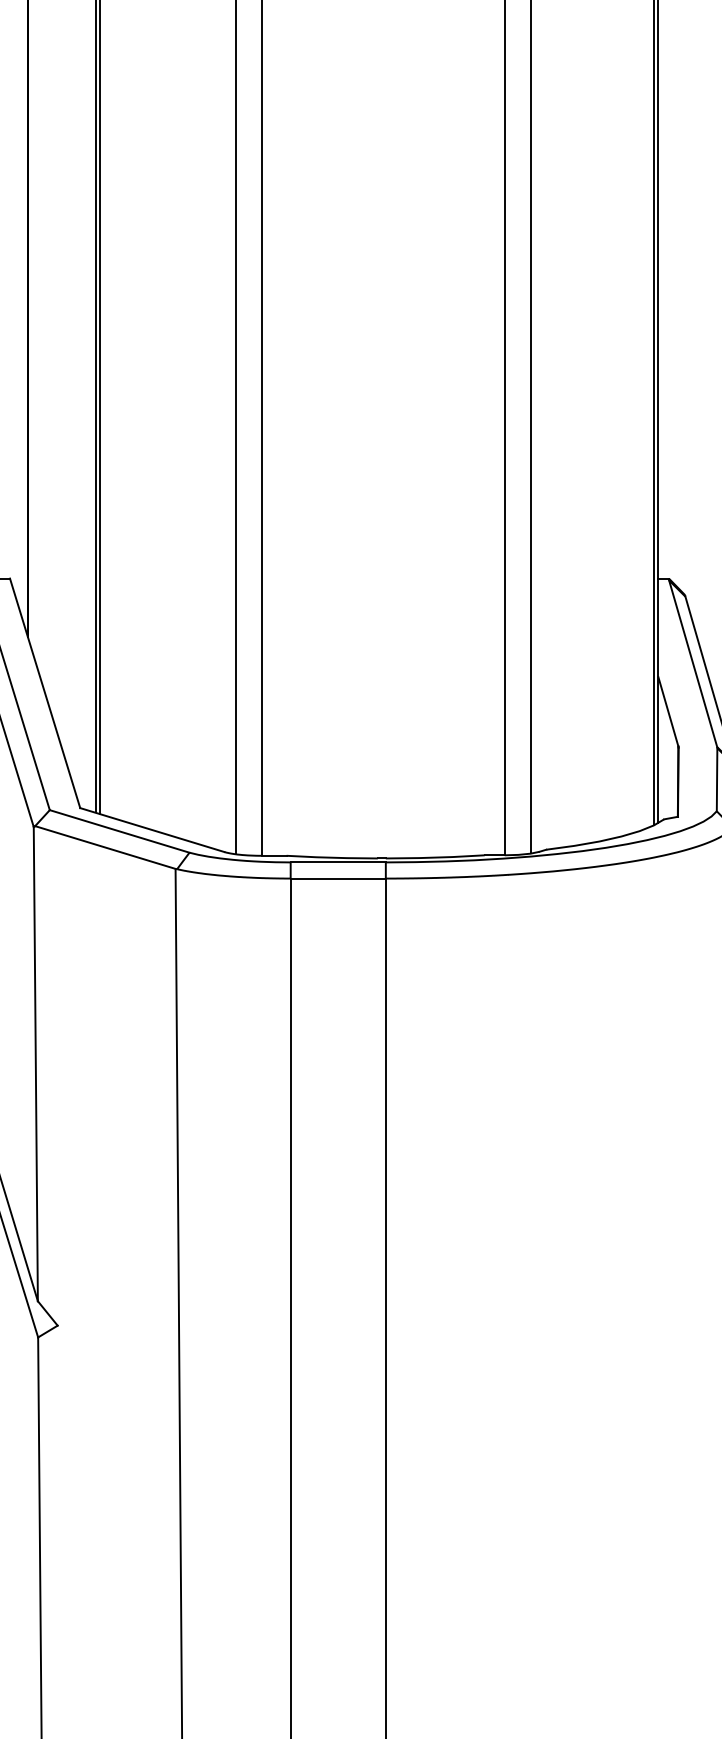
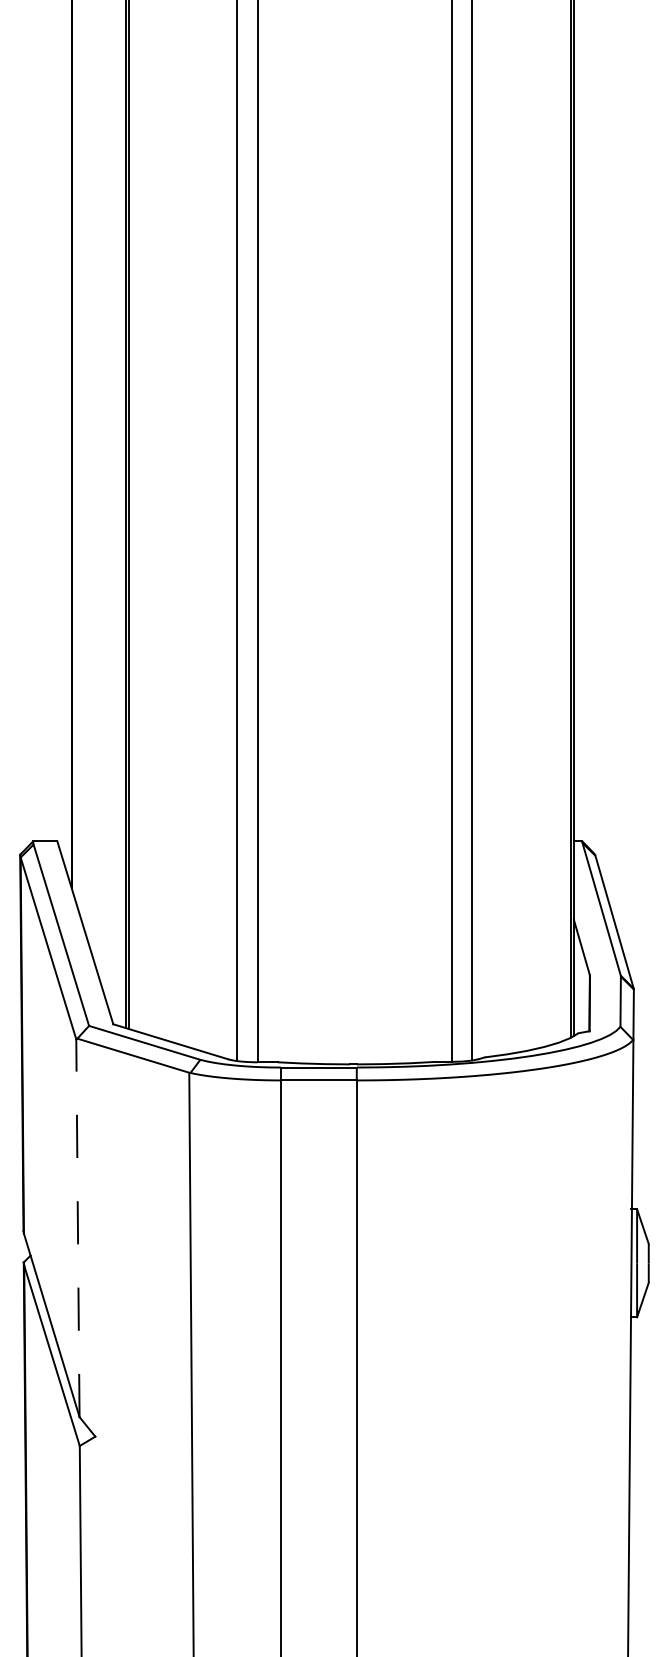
line: (35, 1064) -> (77, 1228), solid -> dashed

